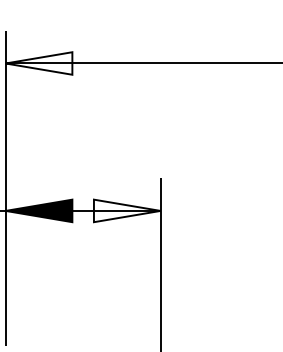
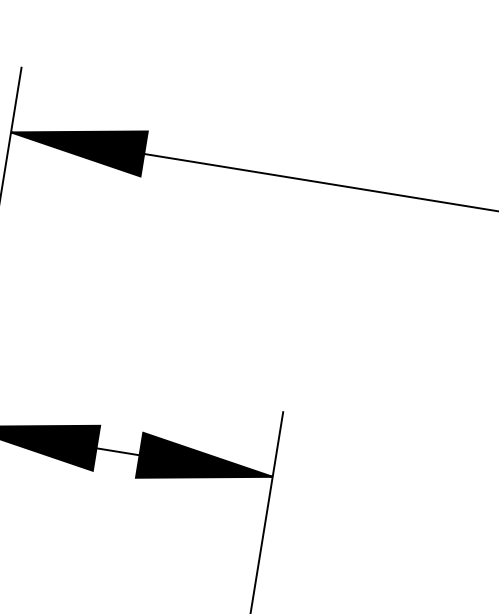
fill: (38, 63) -> (76, 143), added
fill: (126, 210) -> (204, 464), added

